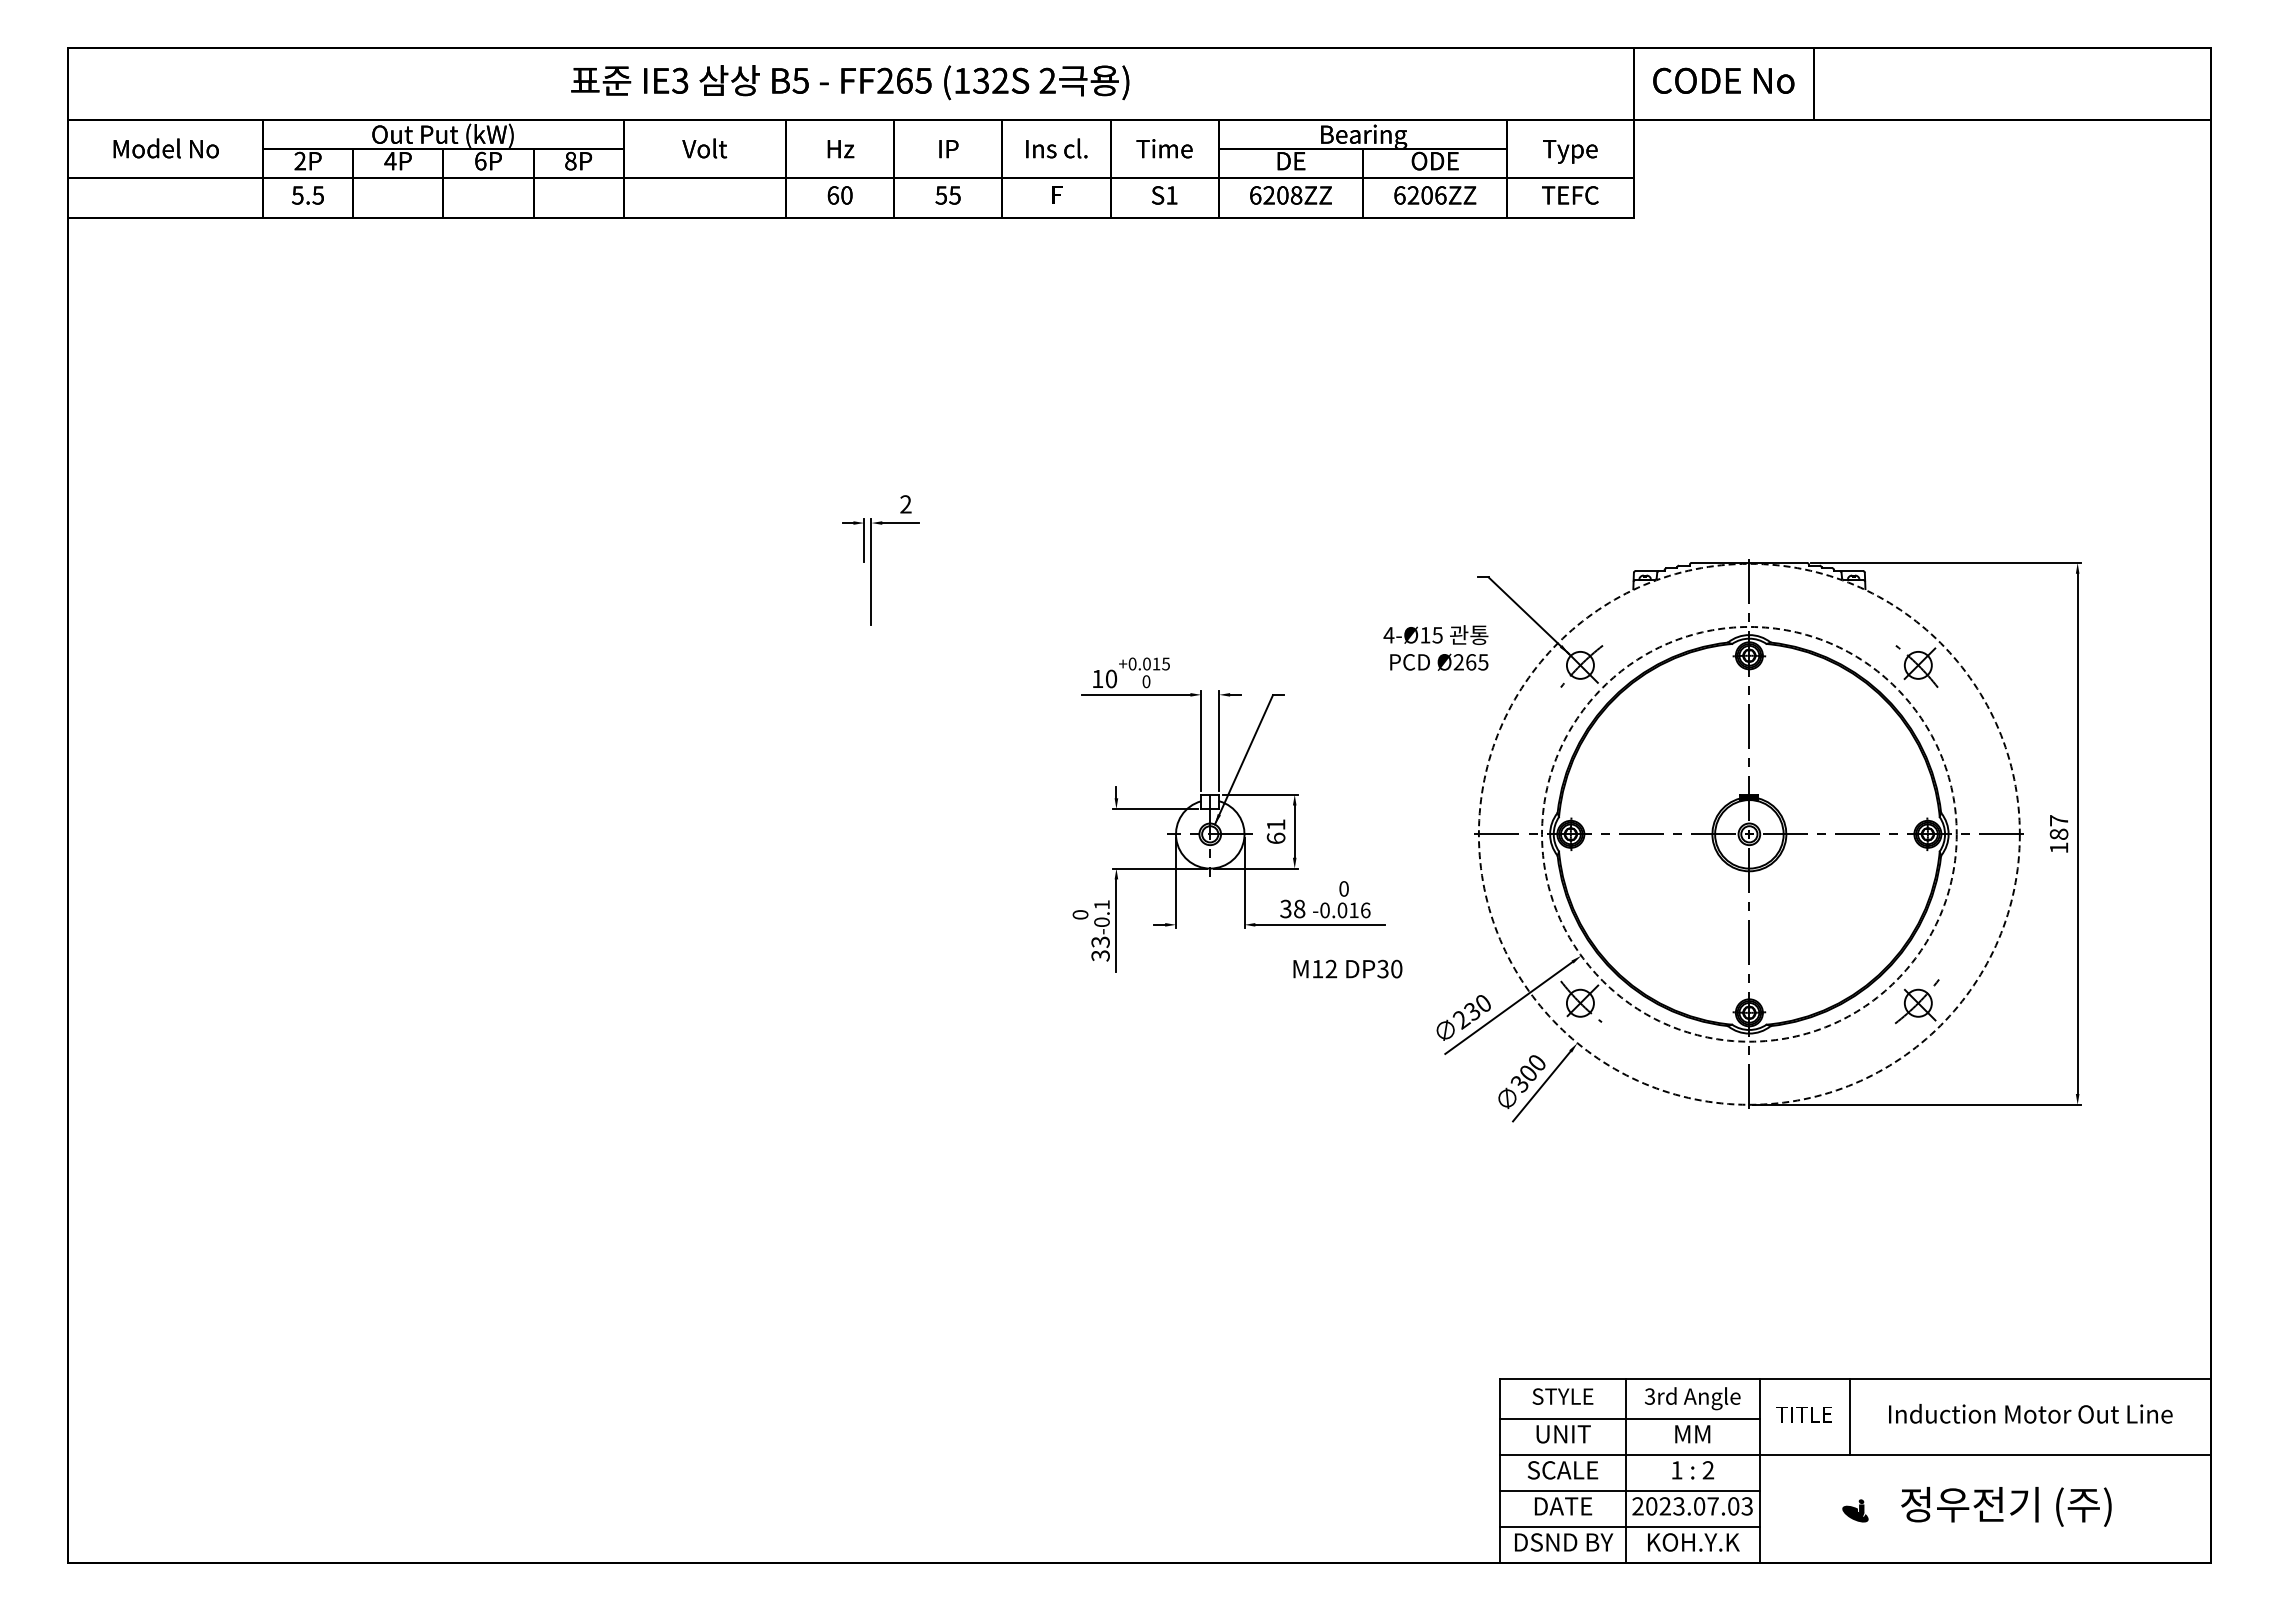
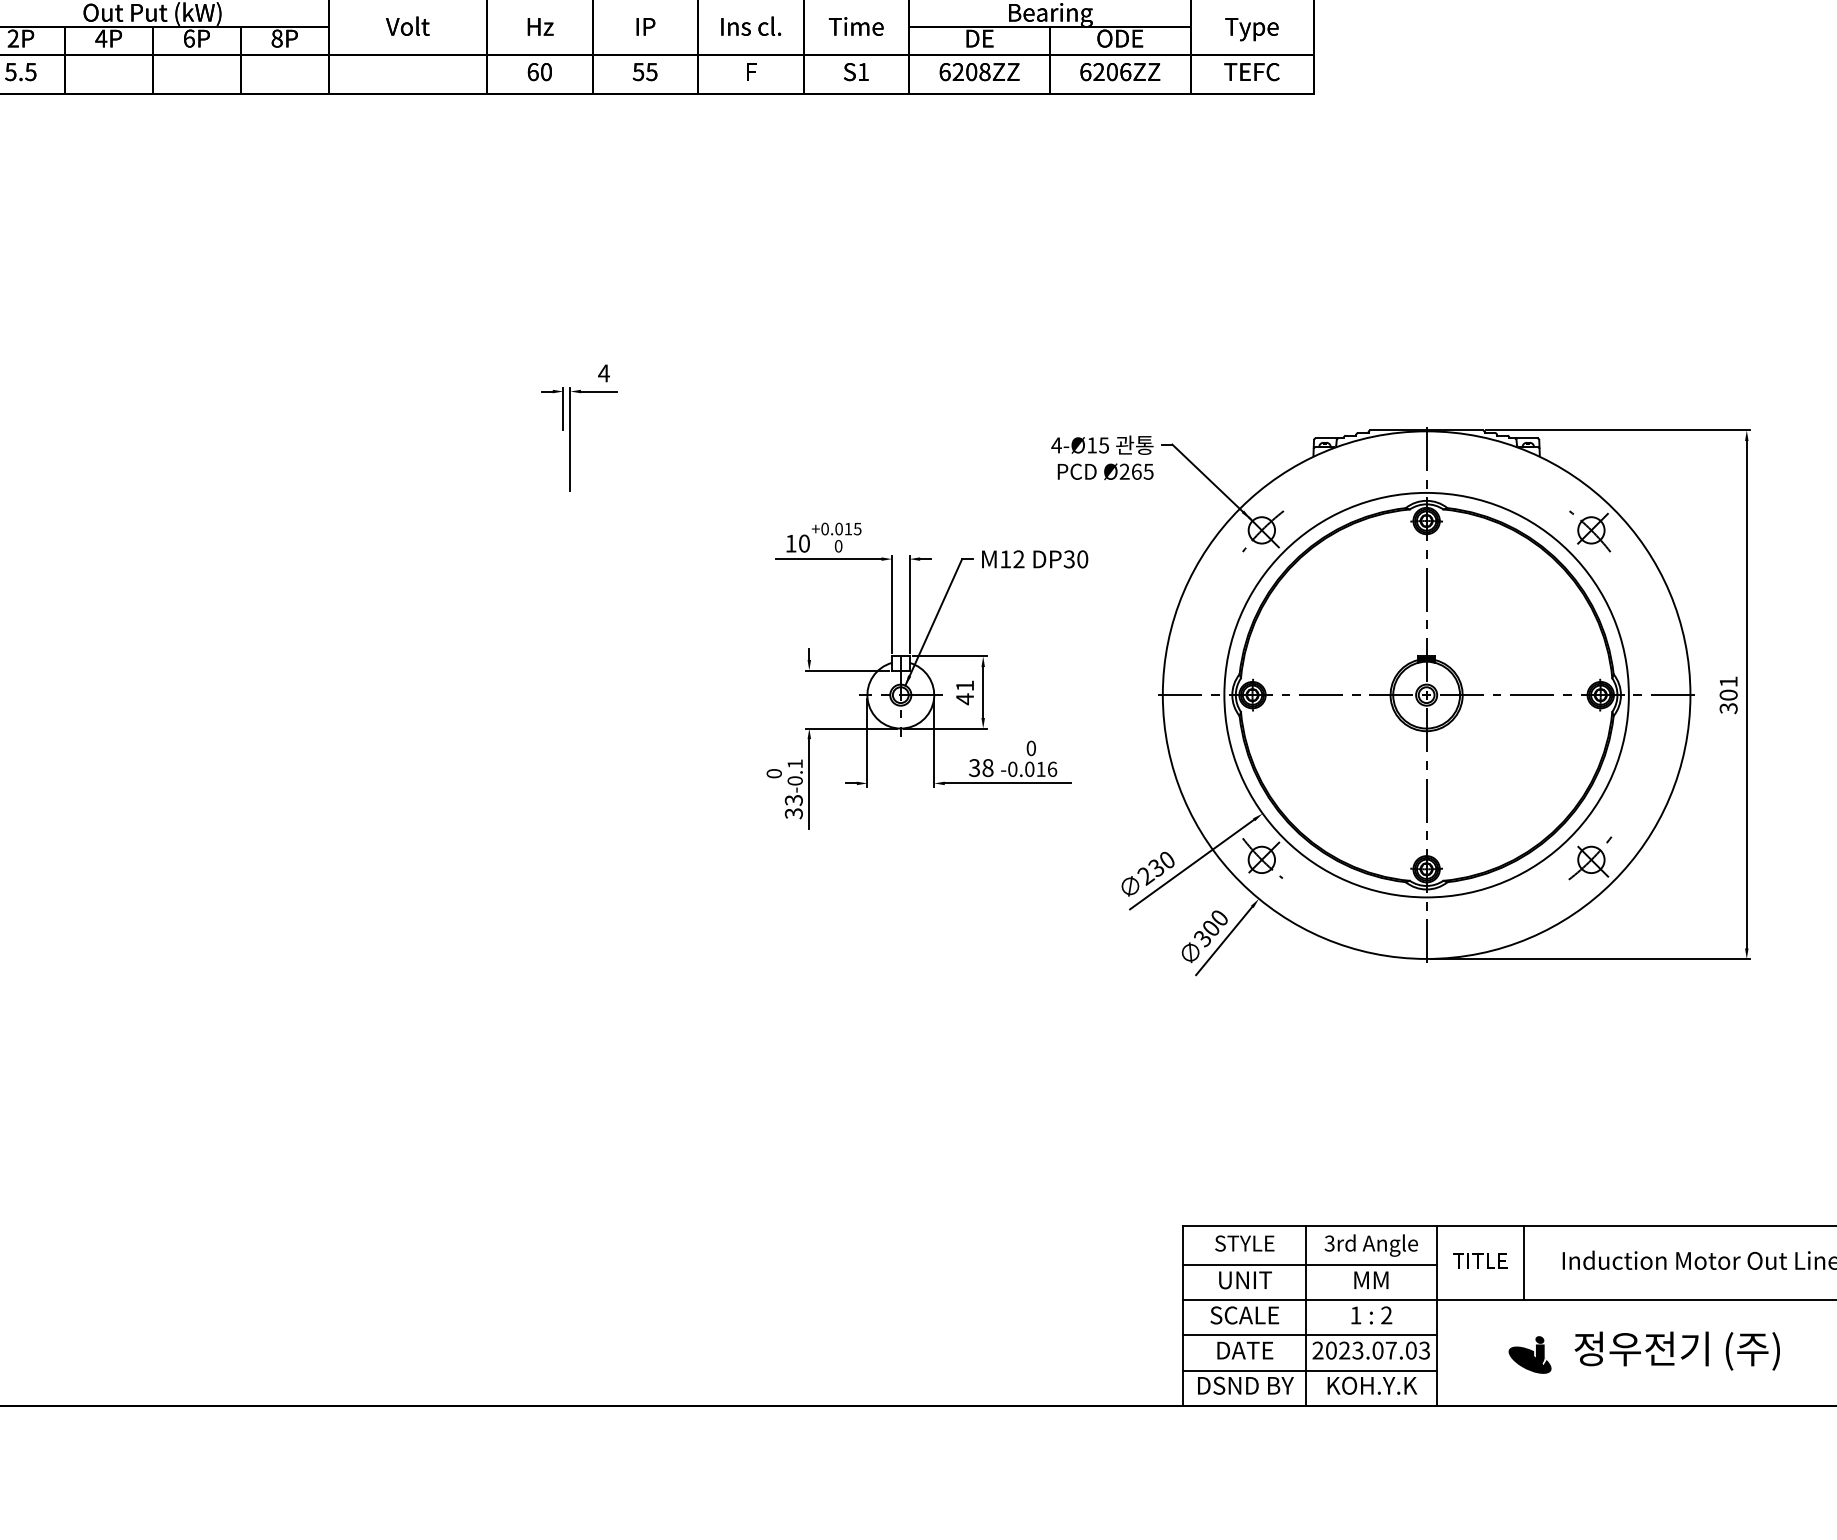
text: (905, 504) -> (603, 373), 2 -> 4
text: (1435, 647) -> (1101, 457), moved
circle: (1748, 833) -> (1425, 694), dashed -> solid
circle: (1749, 833) -> (1426, 694), dashed -> solid
text: (2058, 834) -> (1728, 695), 187 -> 301
text: (1275, 838) -> (964, 699), 61 -> 41
text: (1347, 968) -> (1034, 558), moved
part: (1855, 1510) -> (1530, 1354), size x1.67

